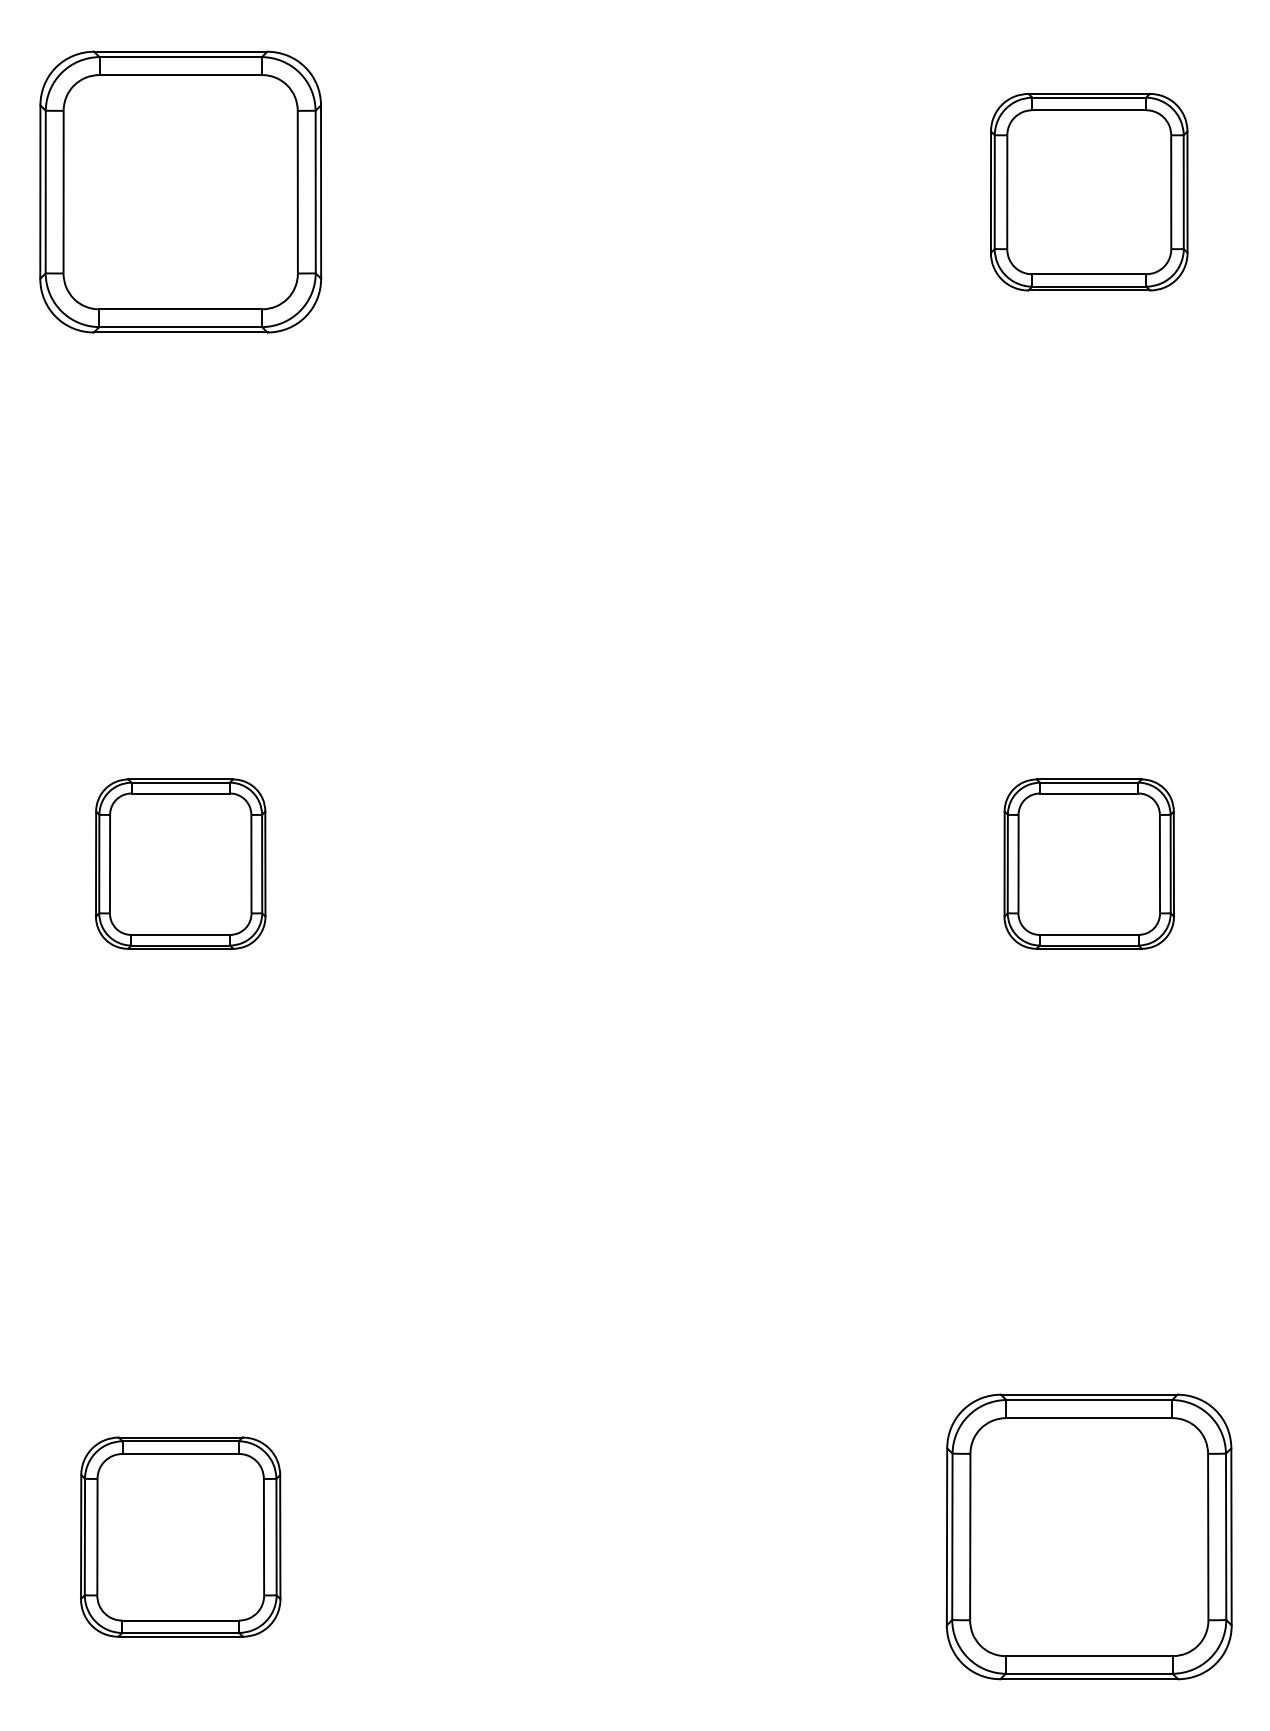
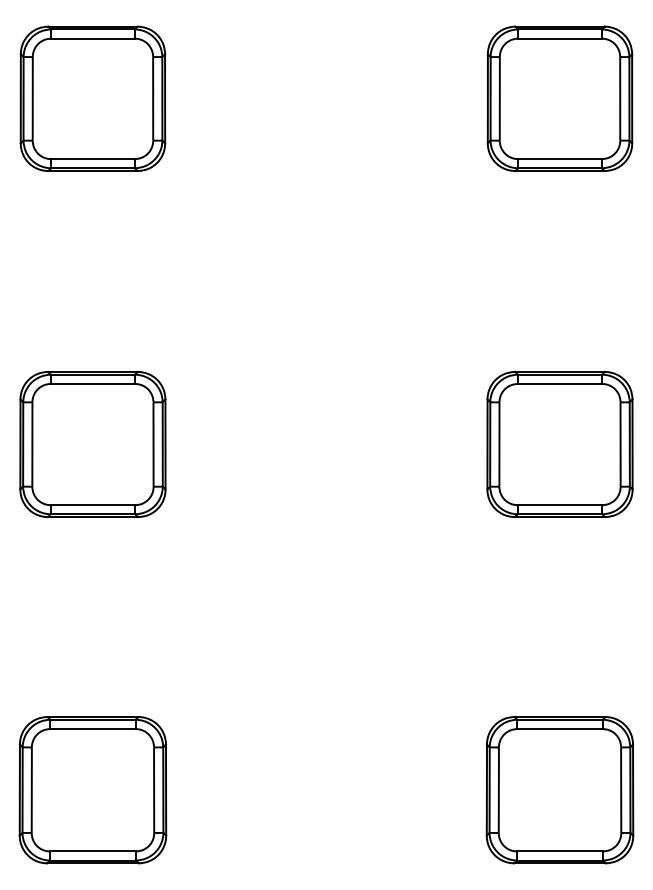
part: (1088, 191) -> (559, 98), size x1.43
part: (179, 862) -> (92, 443), size x1.67
part: (1088, 862) -> (559, 443), size x1.67
part: (179, 1537) -> (92, 790), size x1.43

